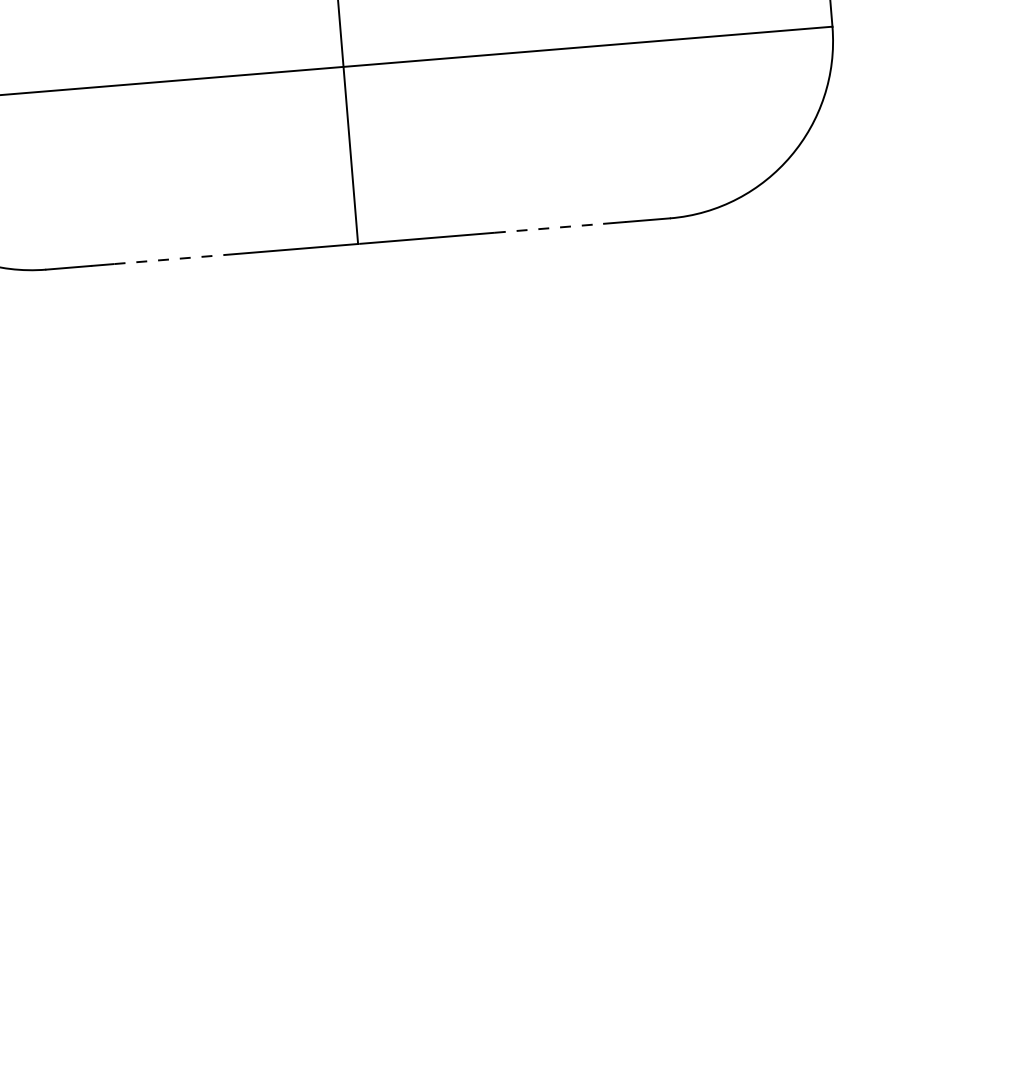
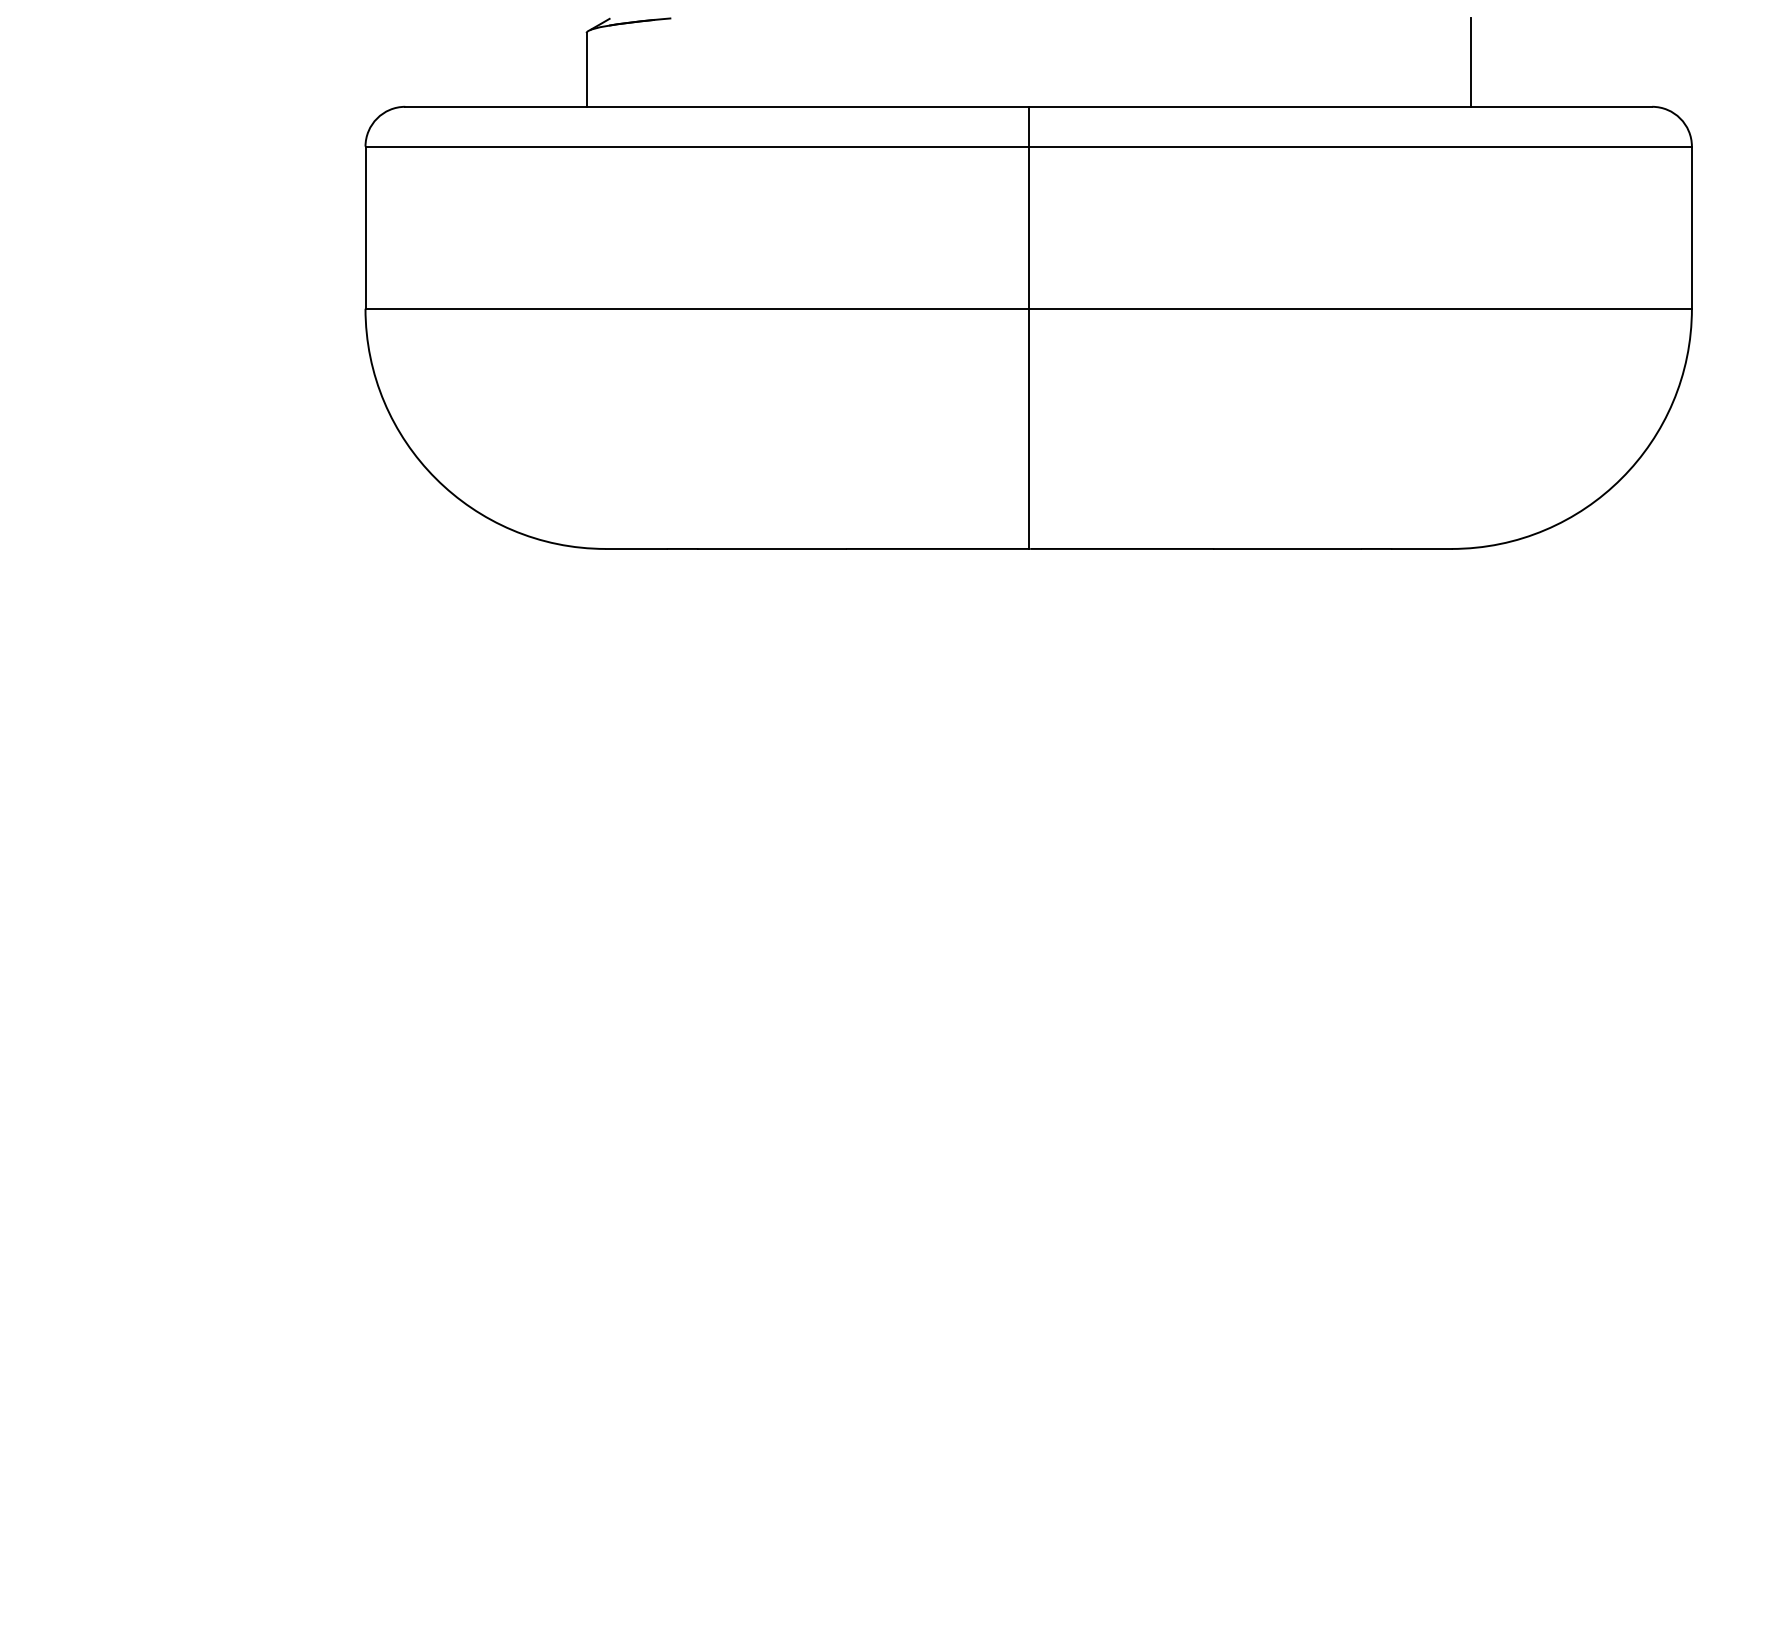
line: (549, 227) -> (1288, 548), dashed -> solid
line: (169, 259) -> (772, 548), dashed -> solid

